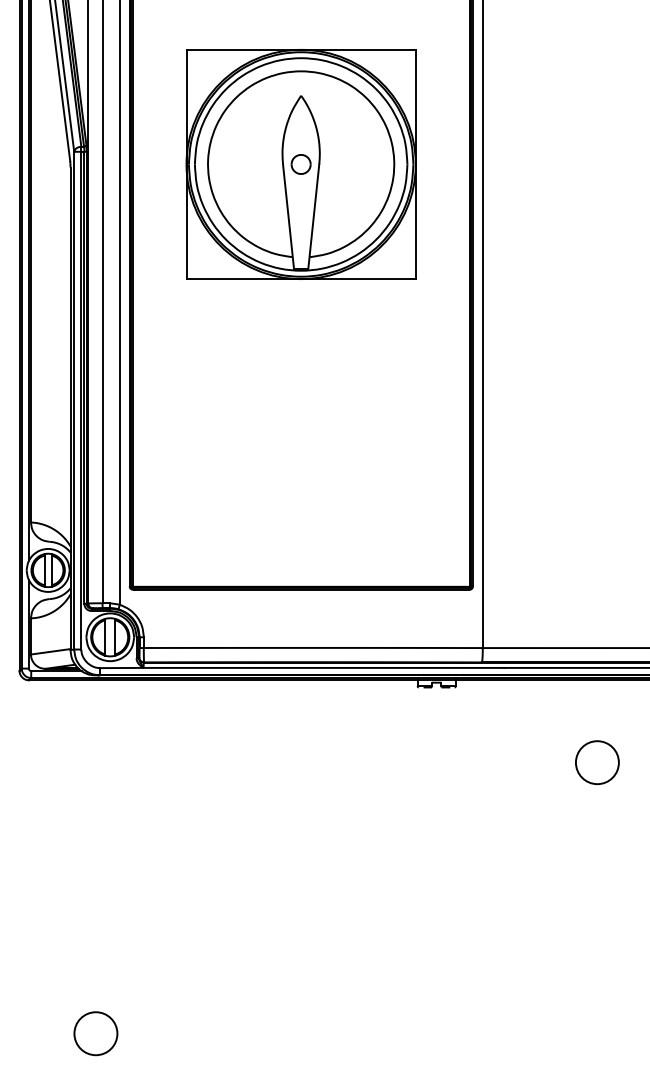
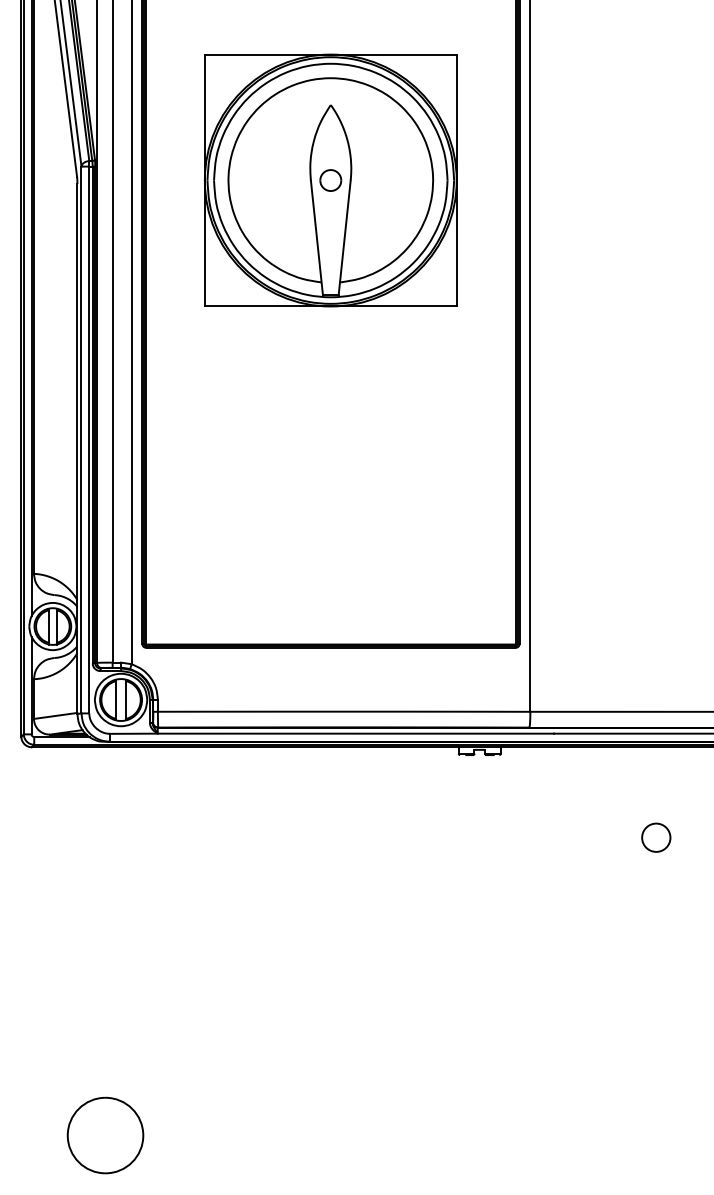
circle: (596, 762) -> (655, 837), size x0.6
circle: (95, 1033) -> (104, 1135), size x1.6

